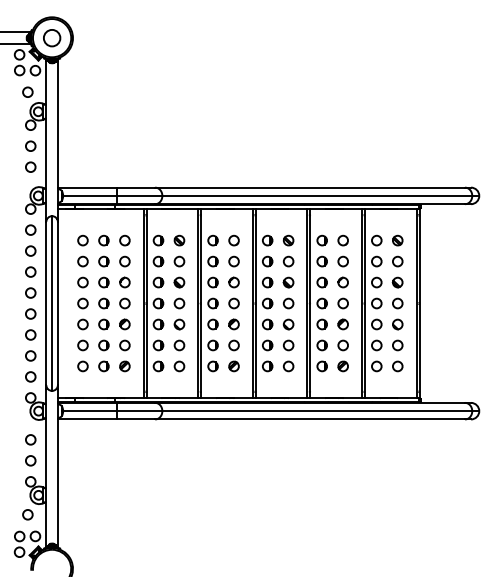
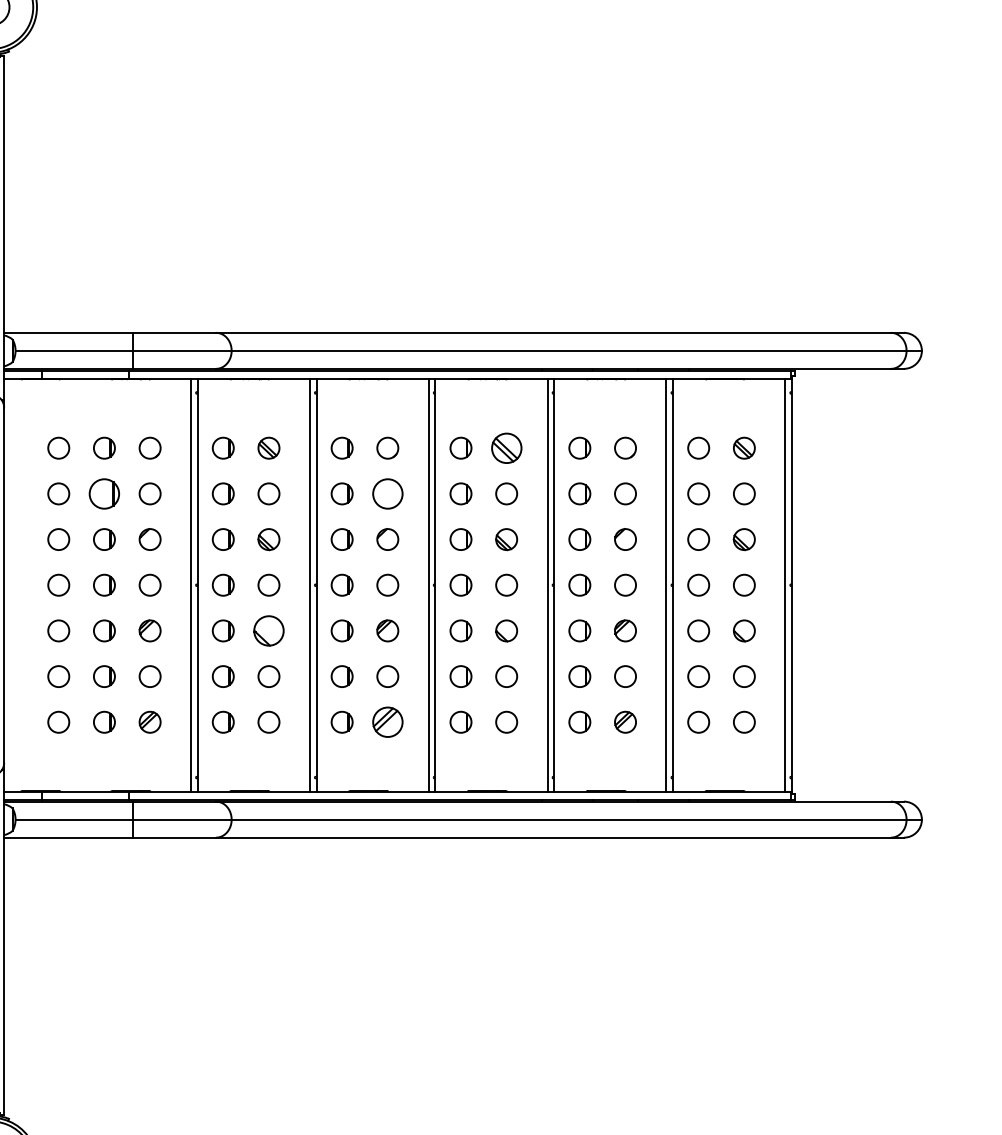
part: (288, 240) -> (506, 447), size x1.4
part: (103, 261) -> (103, 493), size x1.4
circle: (233, 261) -> (386, 493), size x1.4
part: (179, 324) -> (268, 630), size x1.4
part: (233, 366) -> (386, 722), size x1.4

